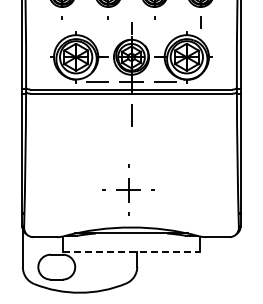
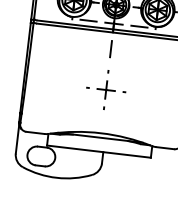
part: (128, 189) -> (106, 89), moved
line: (131, 251) -> (99, 151), dashed -> solid

